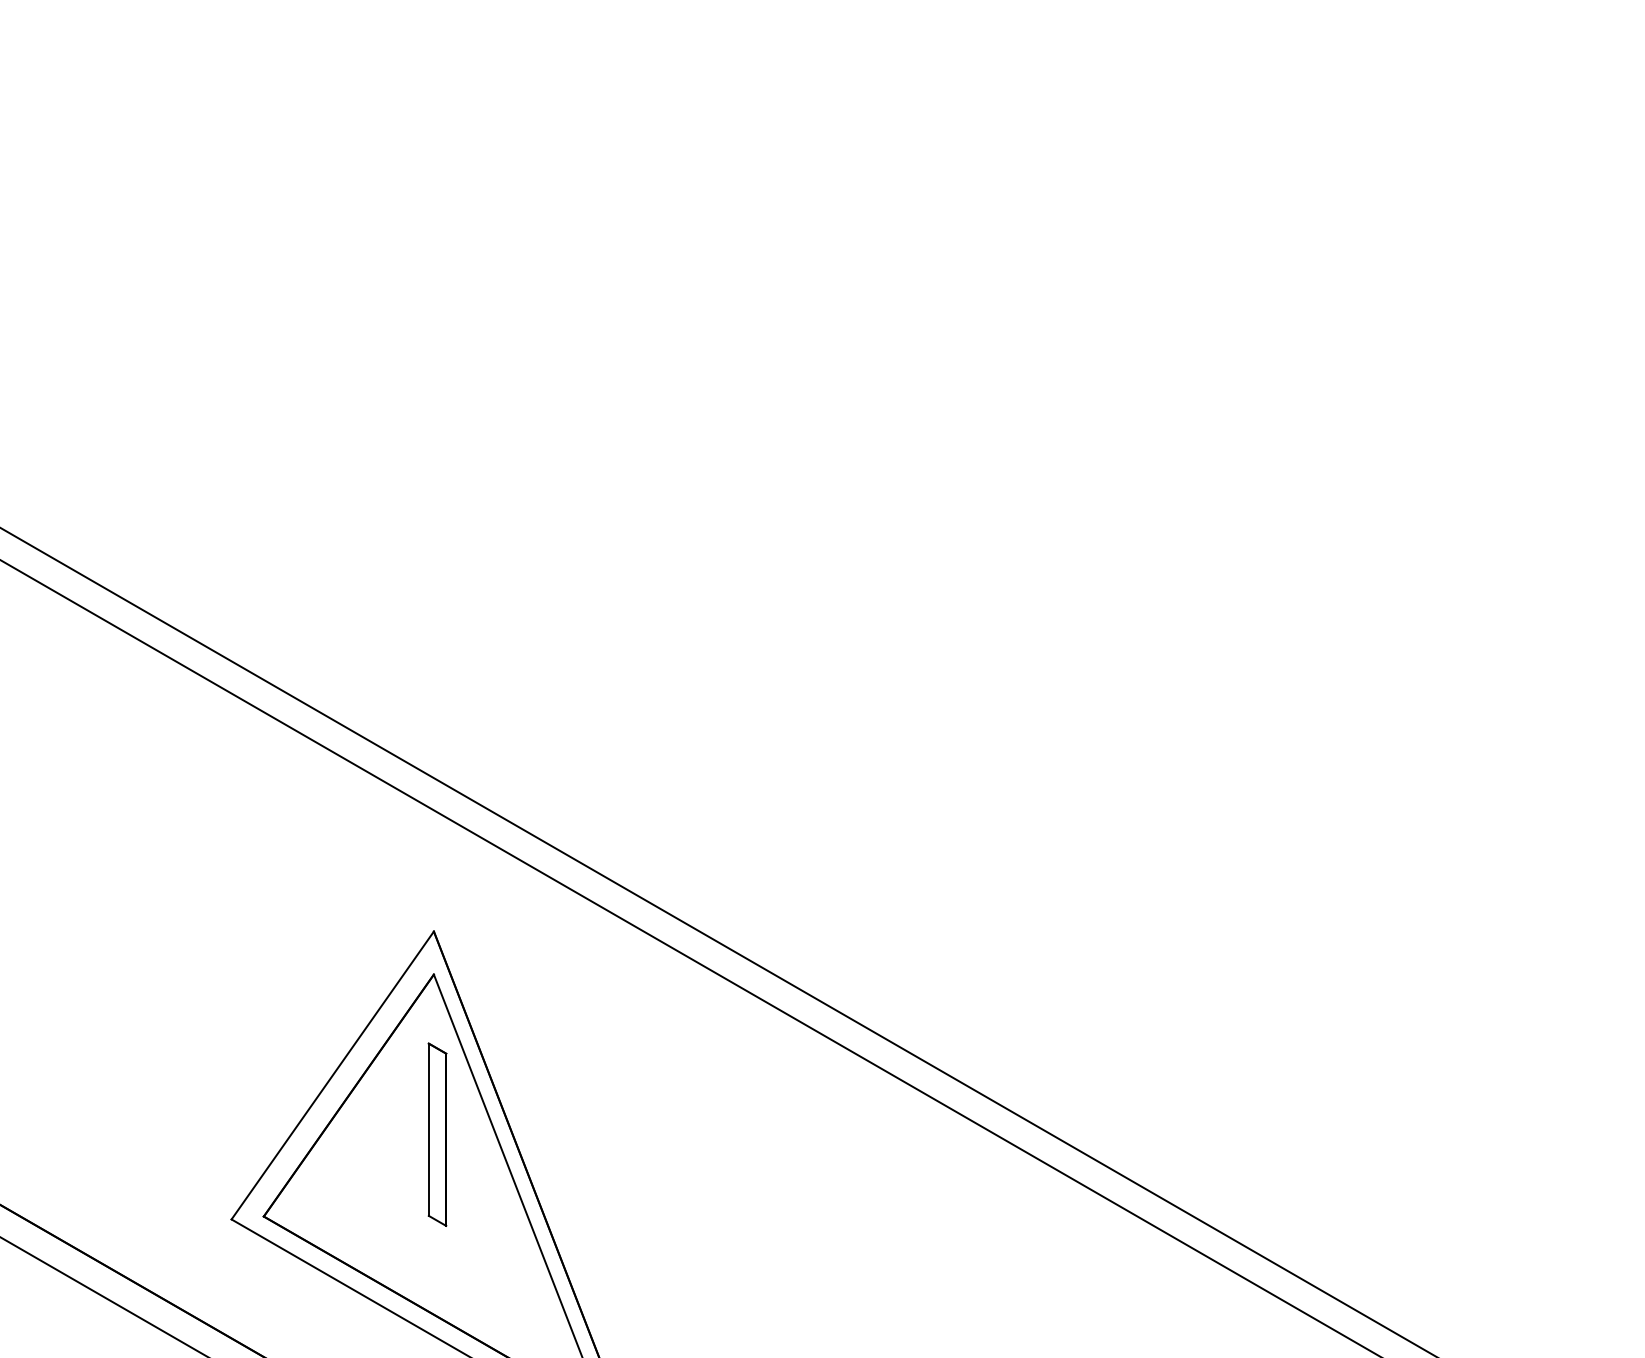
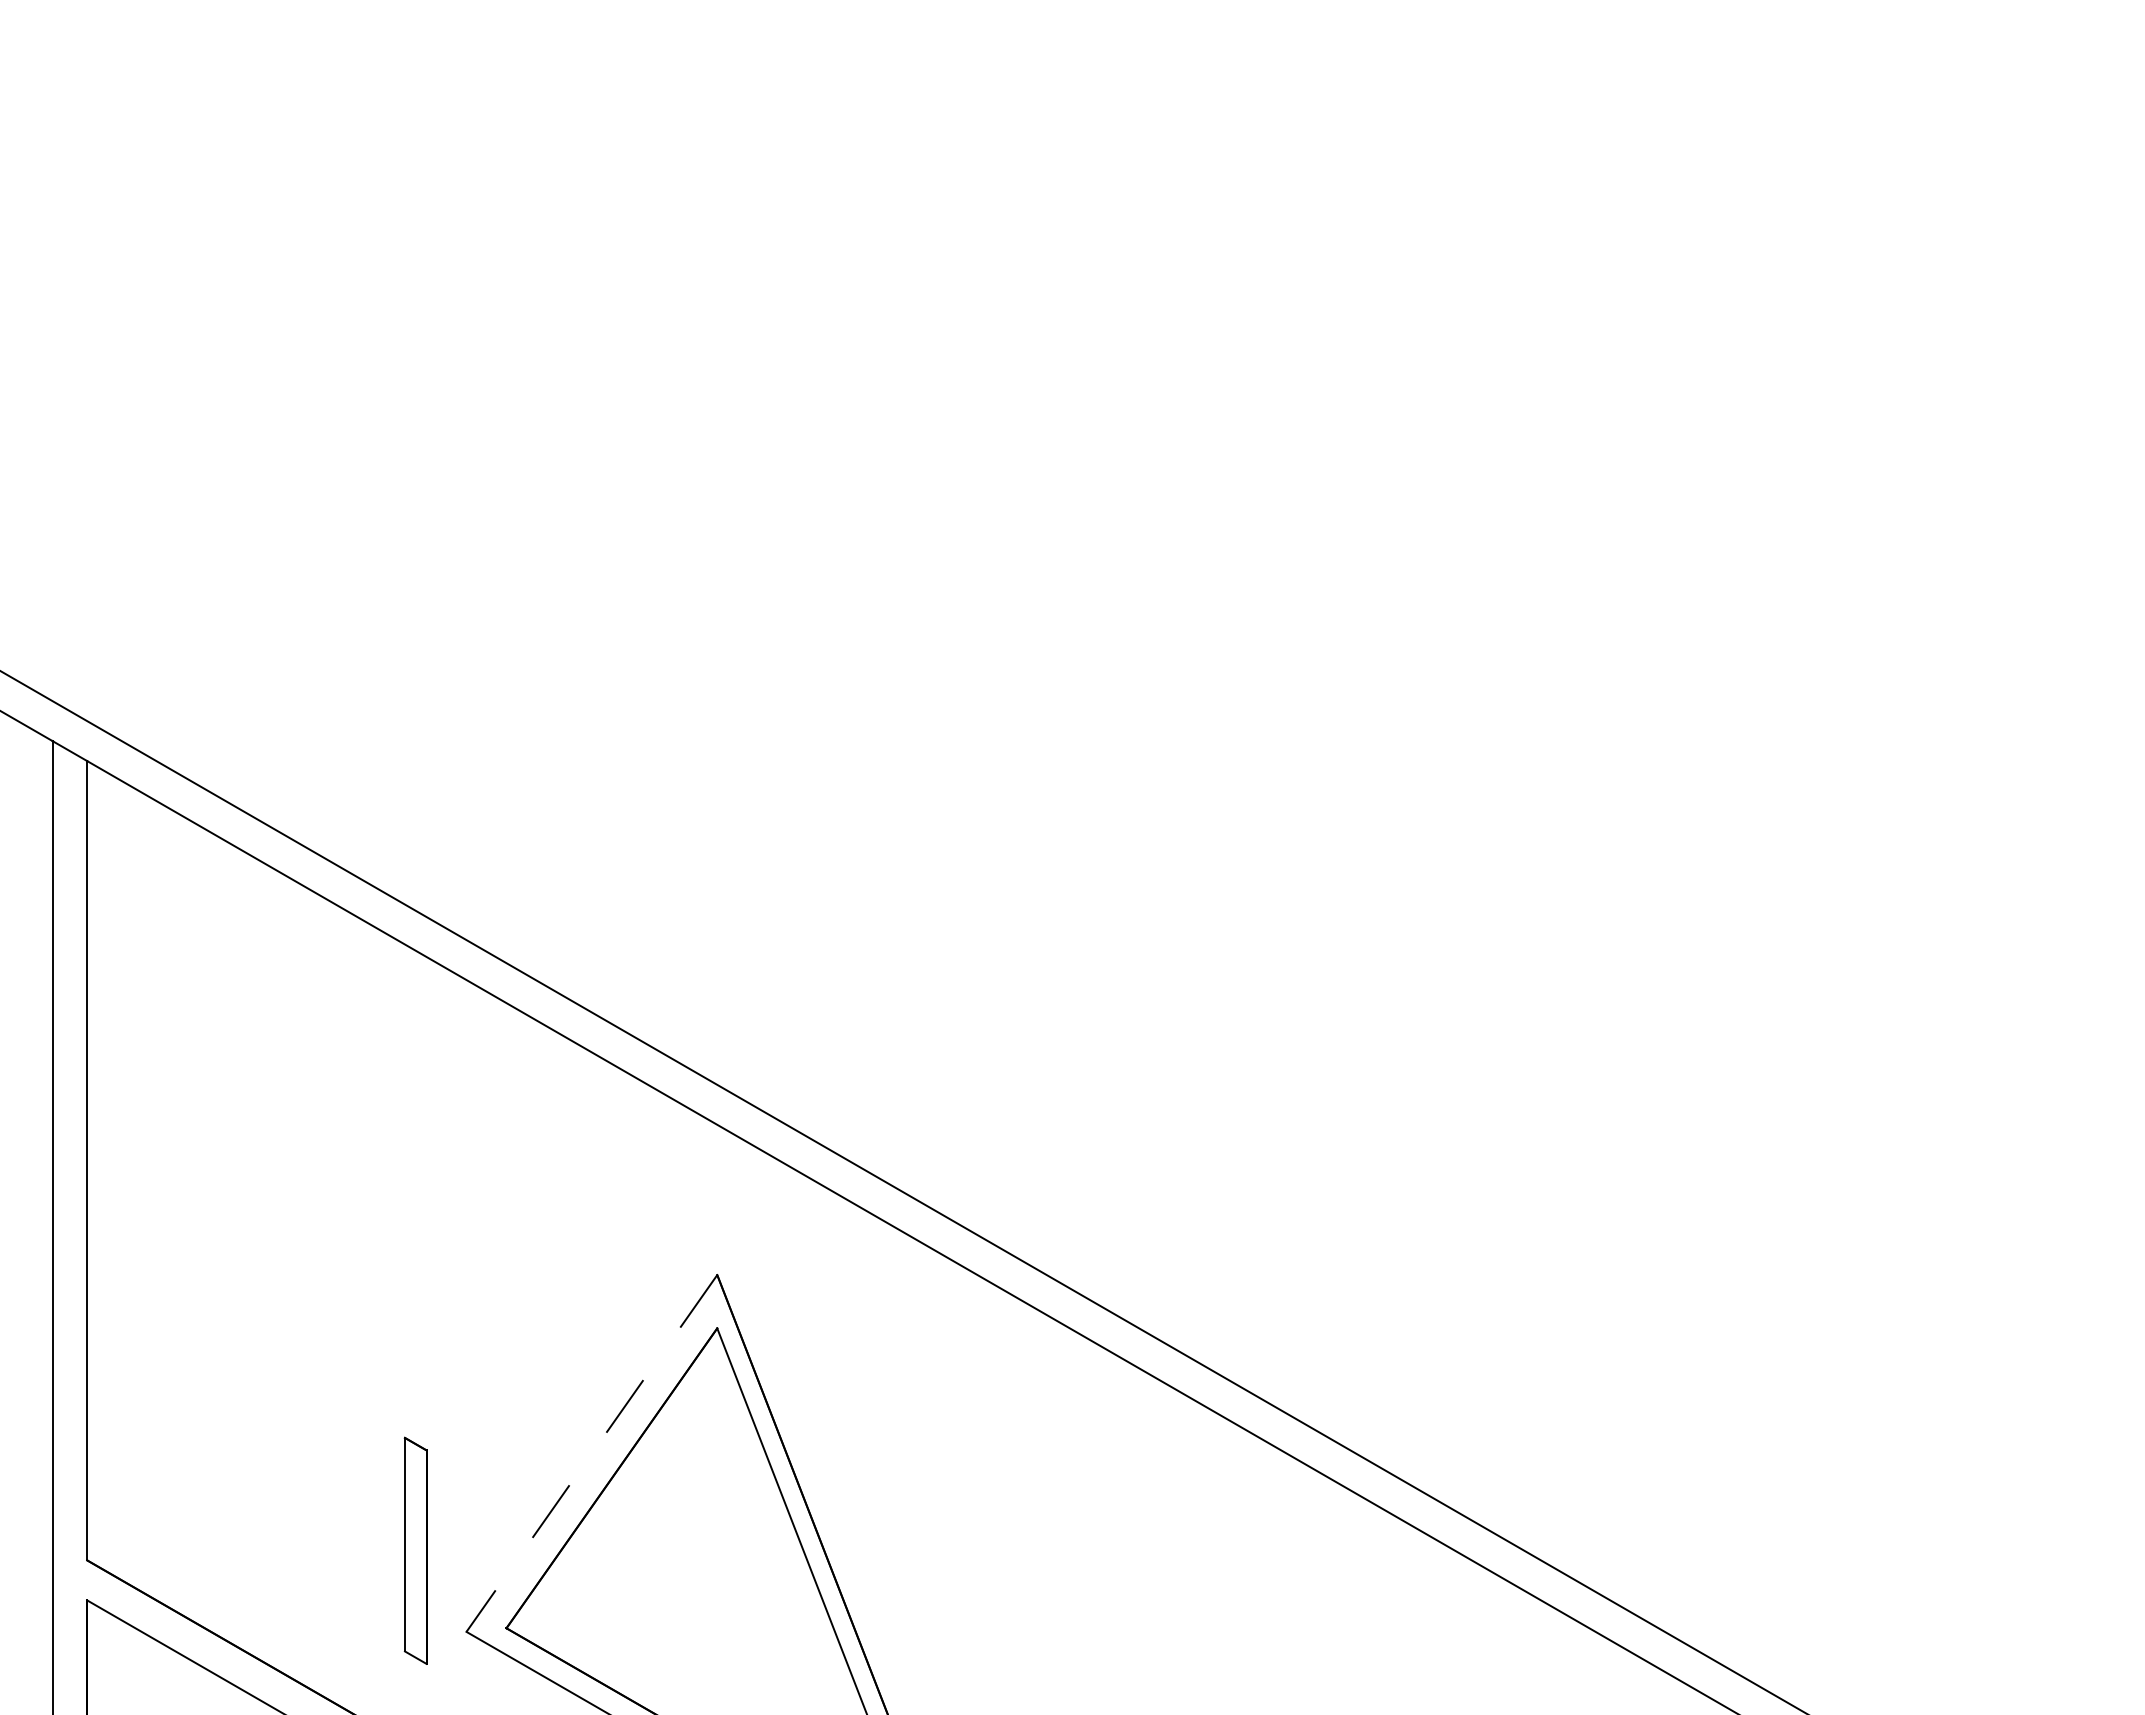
line: (332, 1075) -> (591, 1453), solid -> dashed
part: (437, 1134) -> (415, 1550), moved

